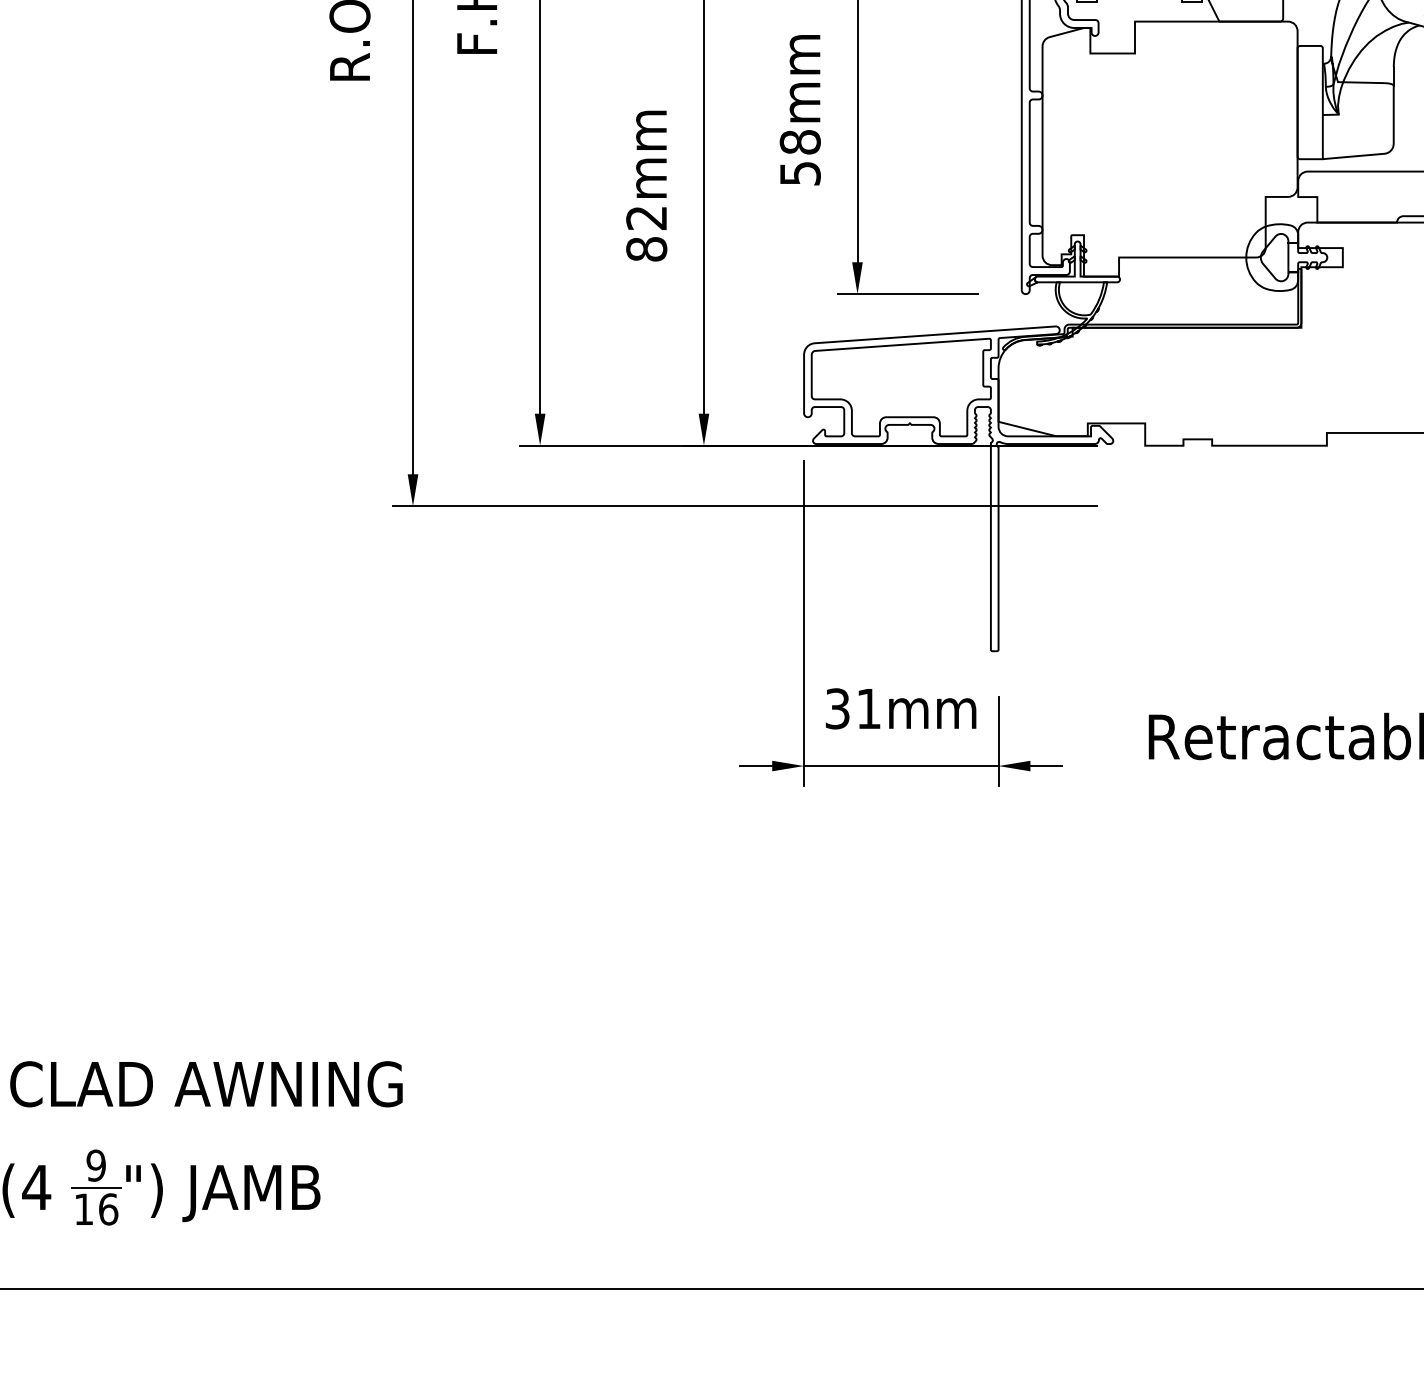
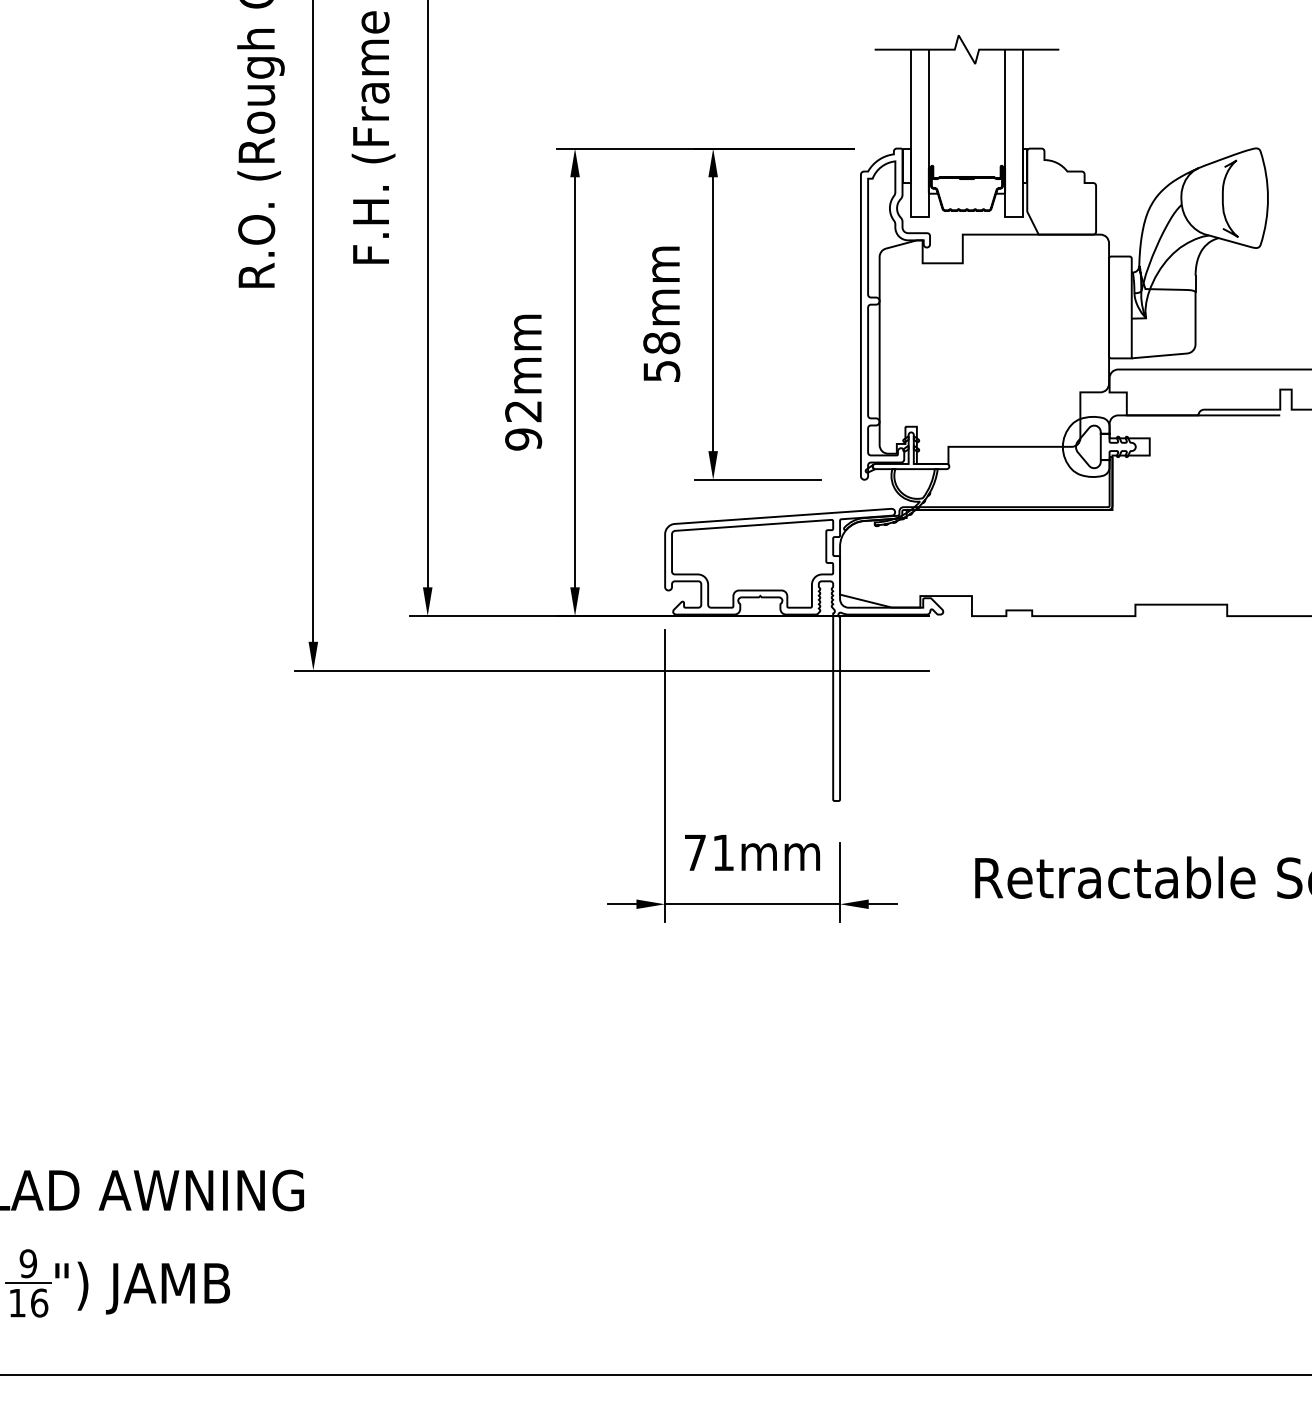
text: (646, 249) -> (523, 439), 82mm -> 92mm
text: (836, 708) -> (694, 852), 31mm -> 71mm

